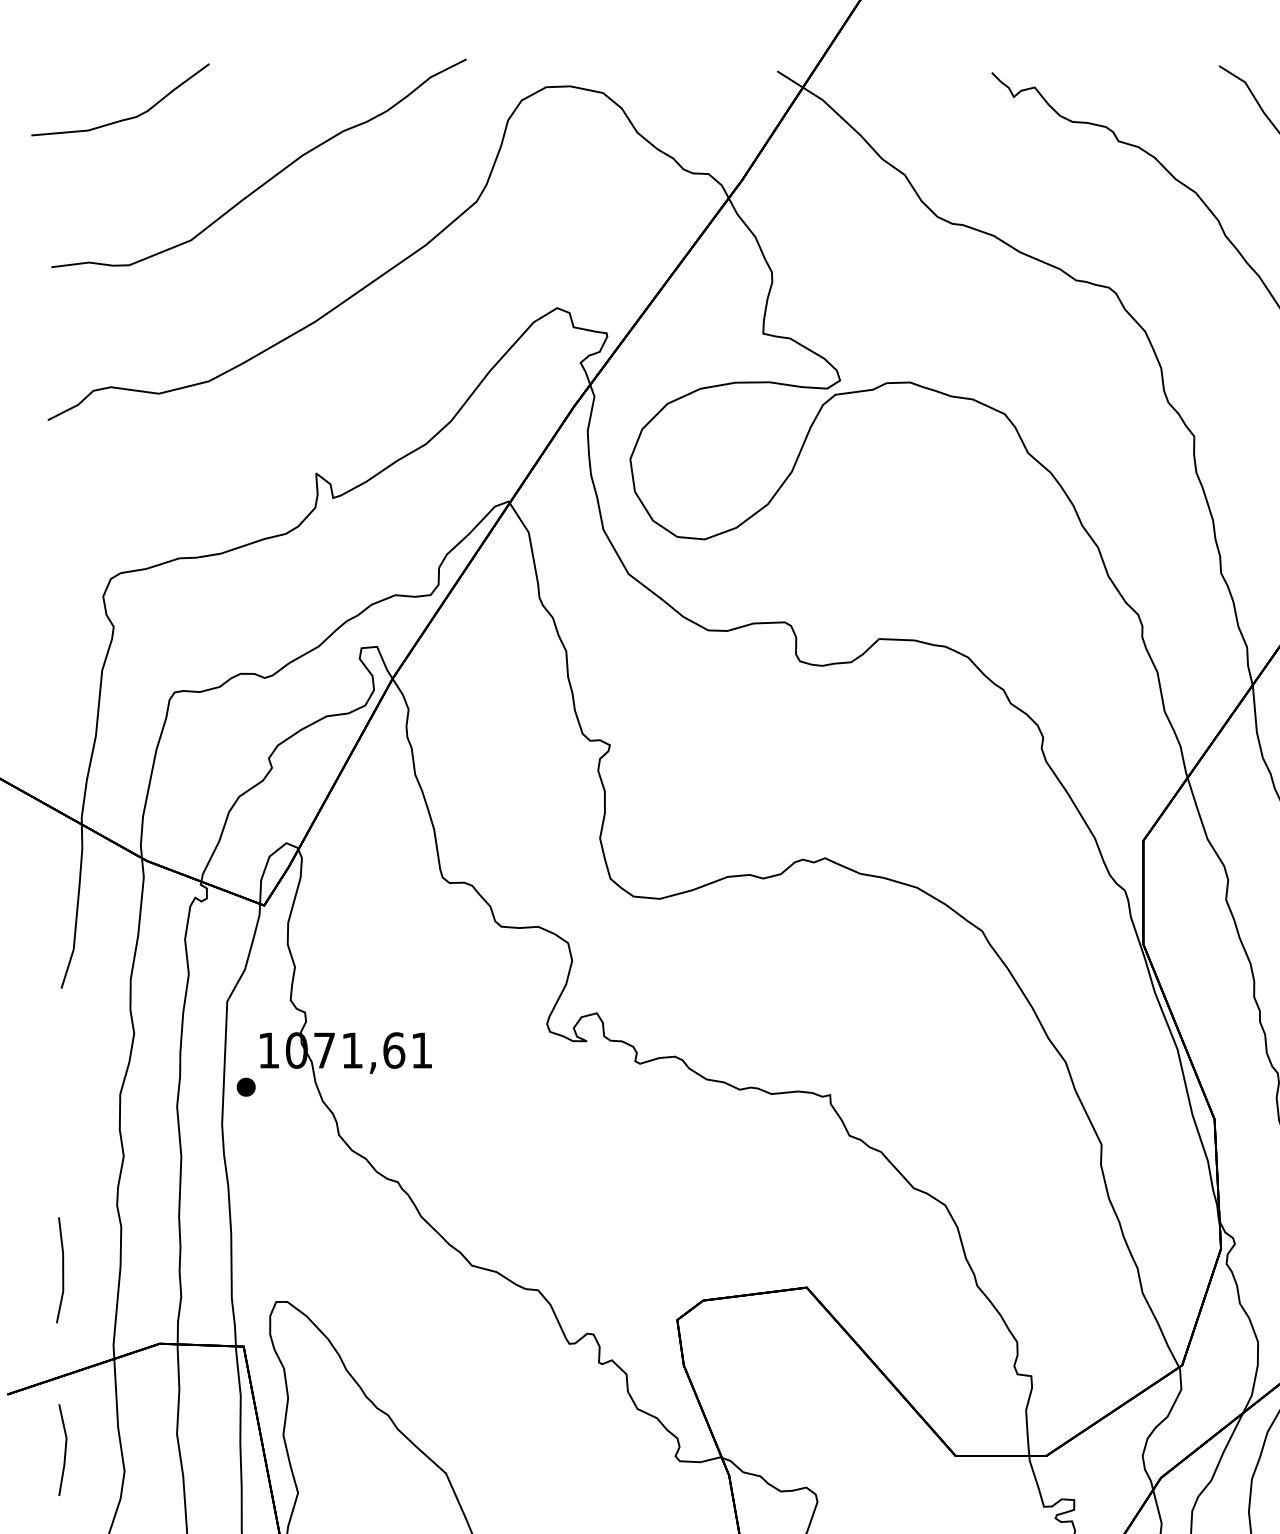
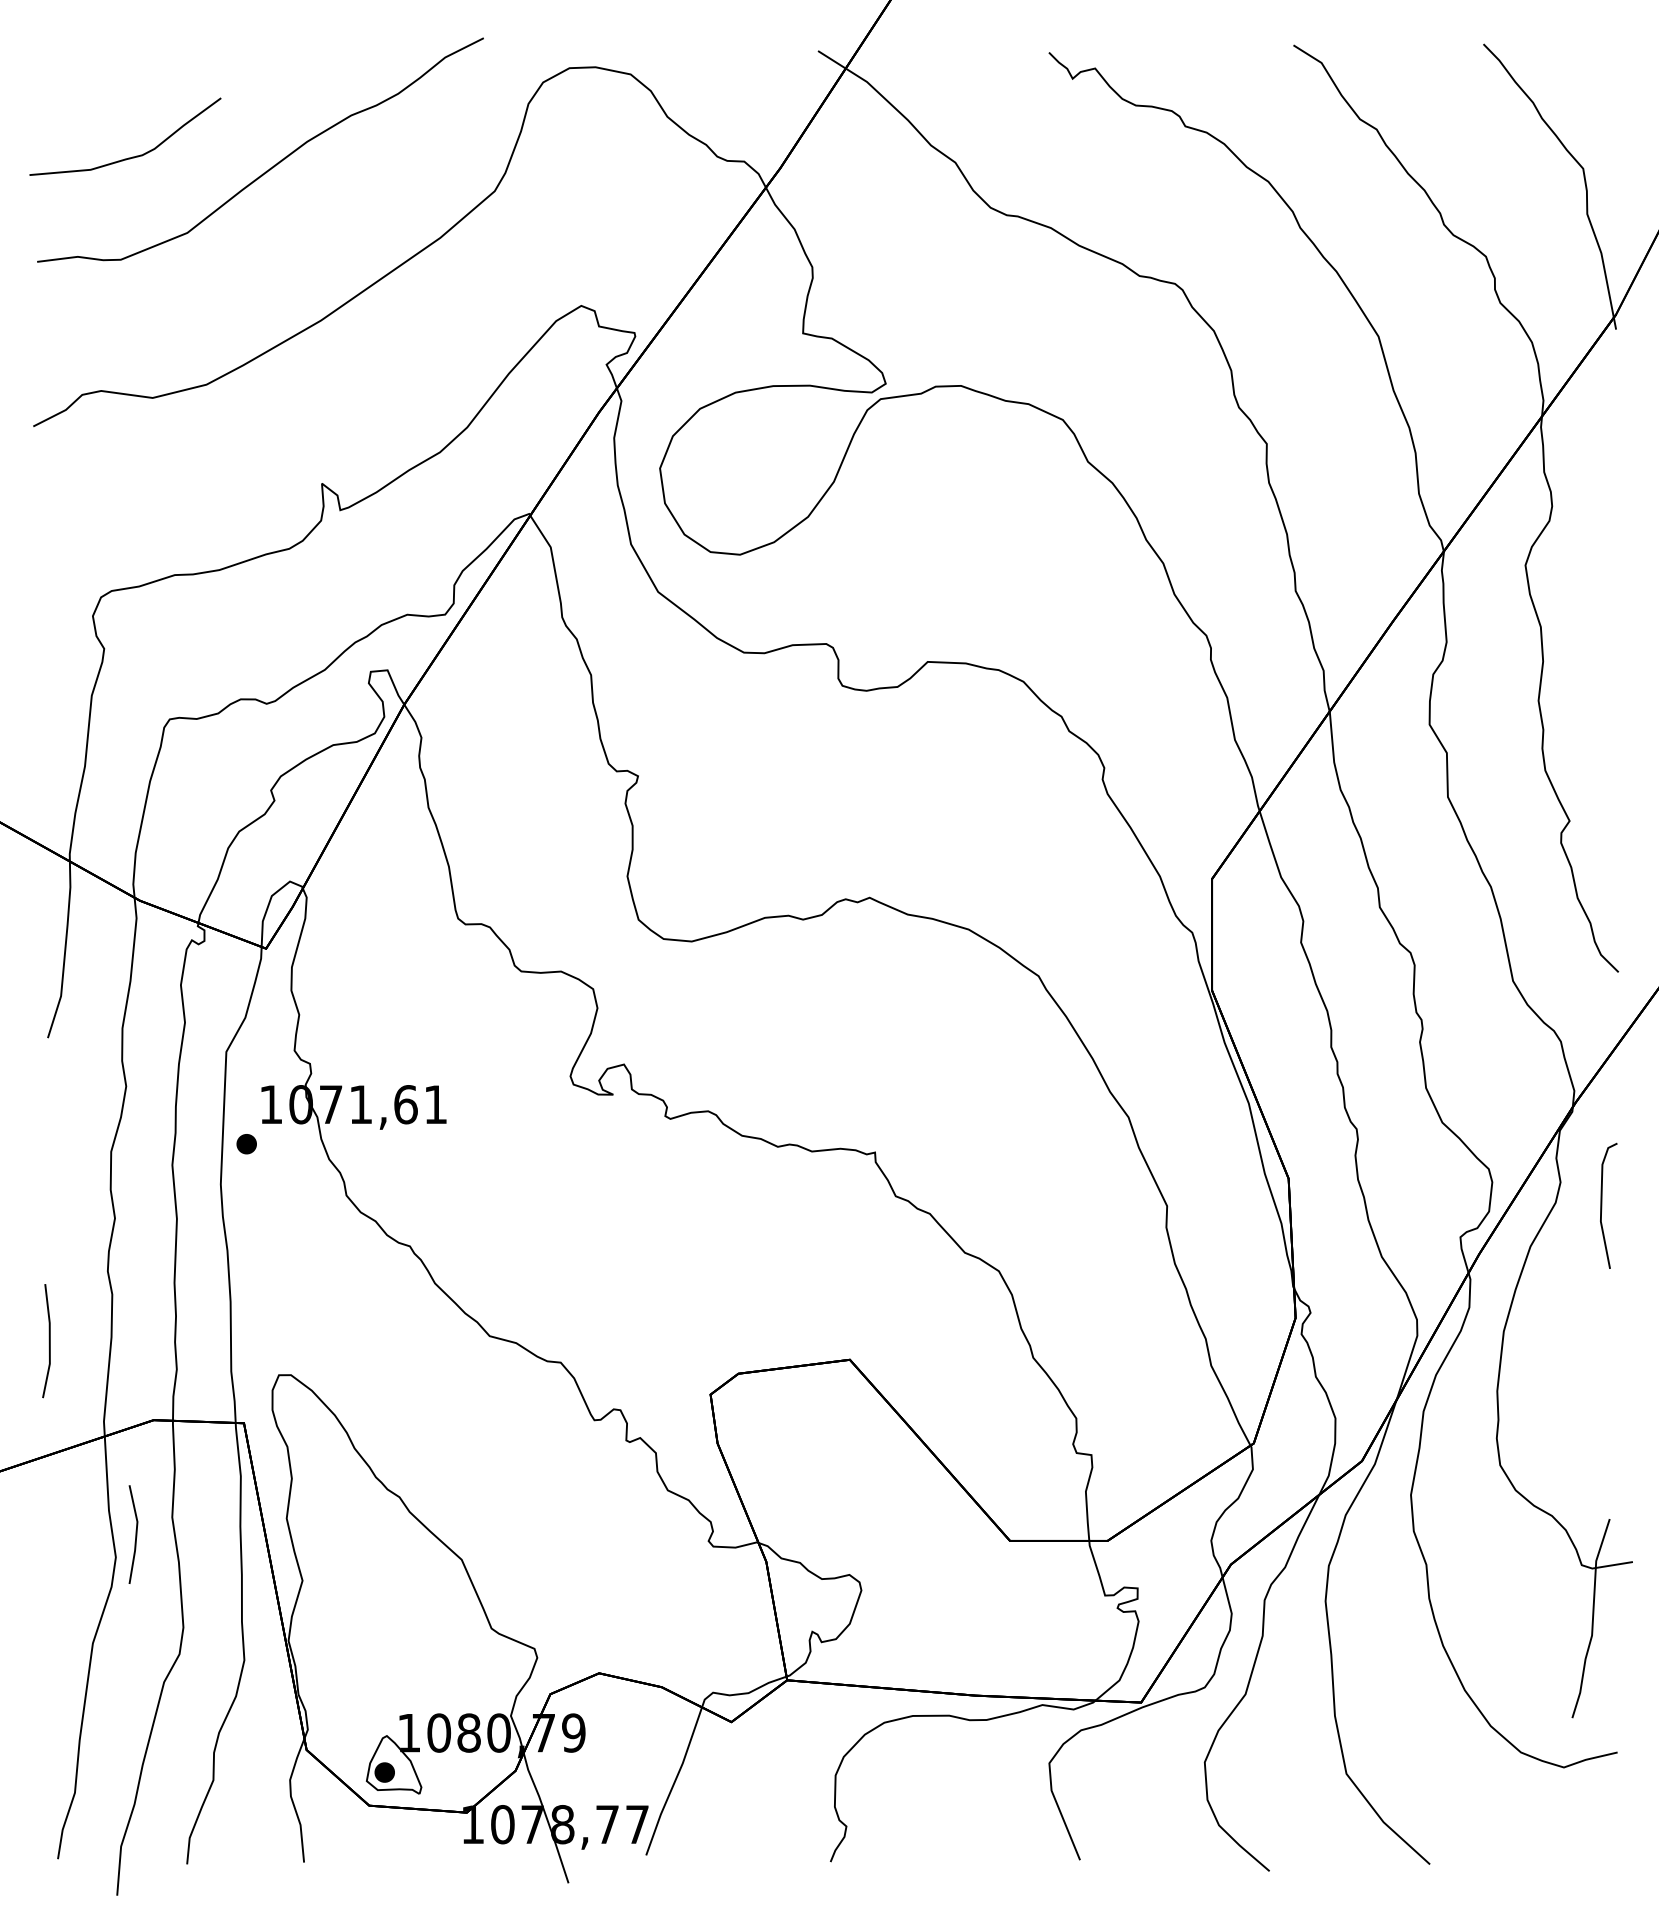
curve: (127, 118) -> (132, 156), moved
line: (64, 1450) -> (135, 1534), moved

